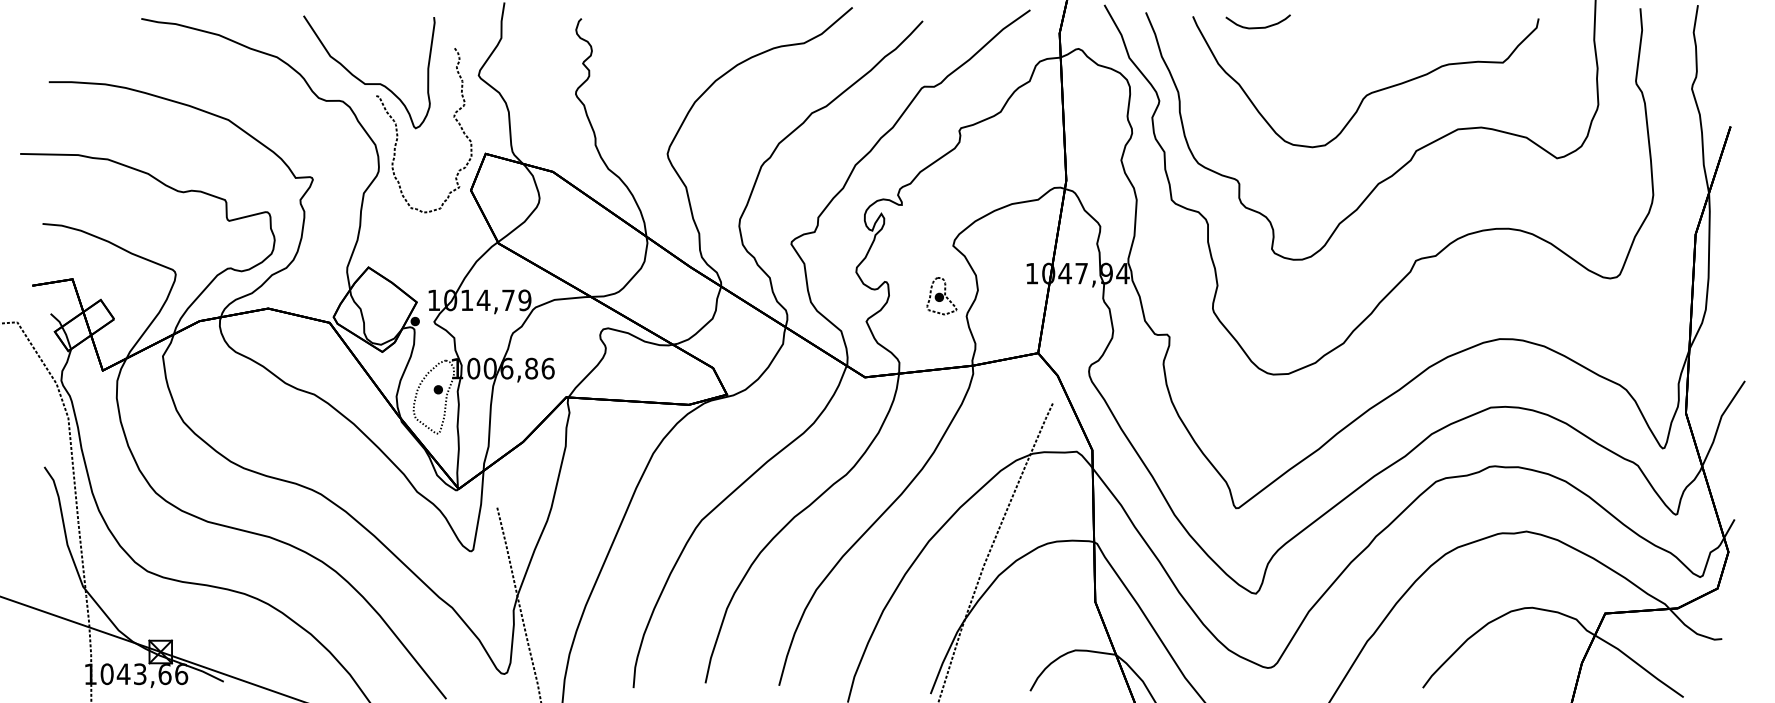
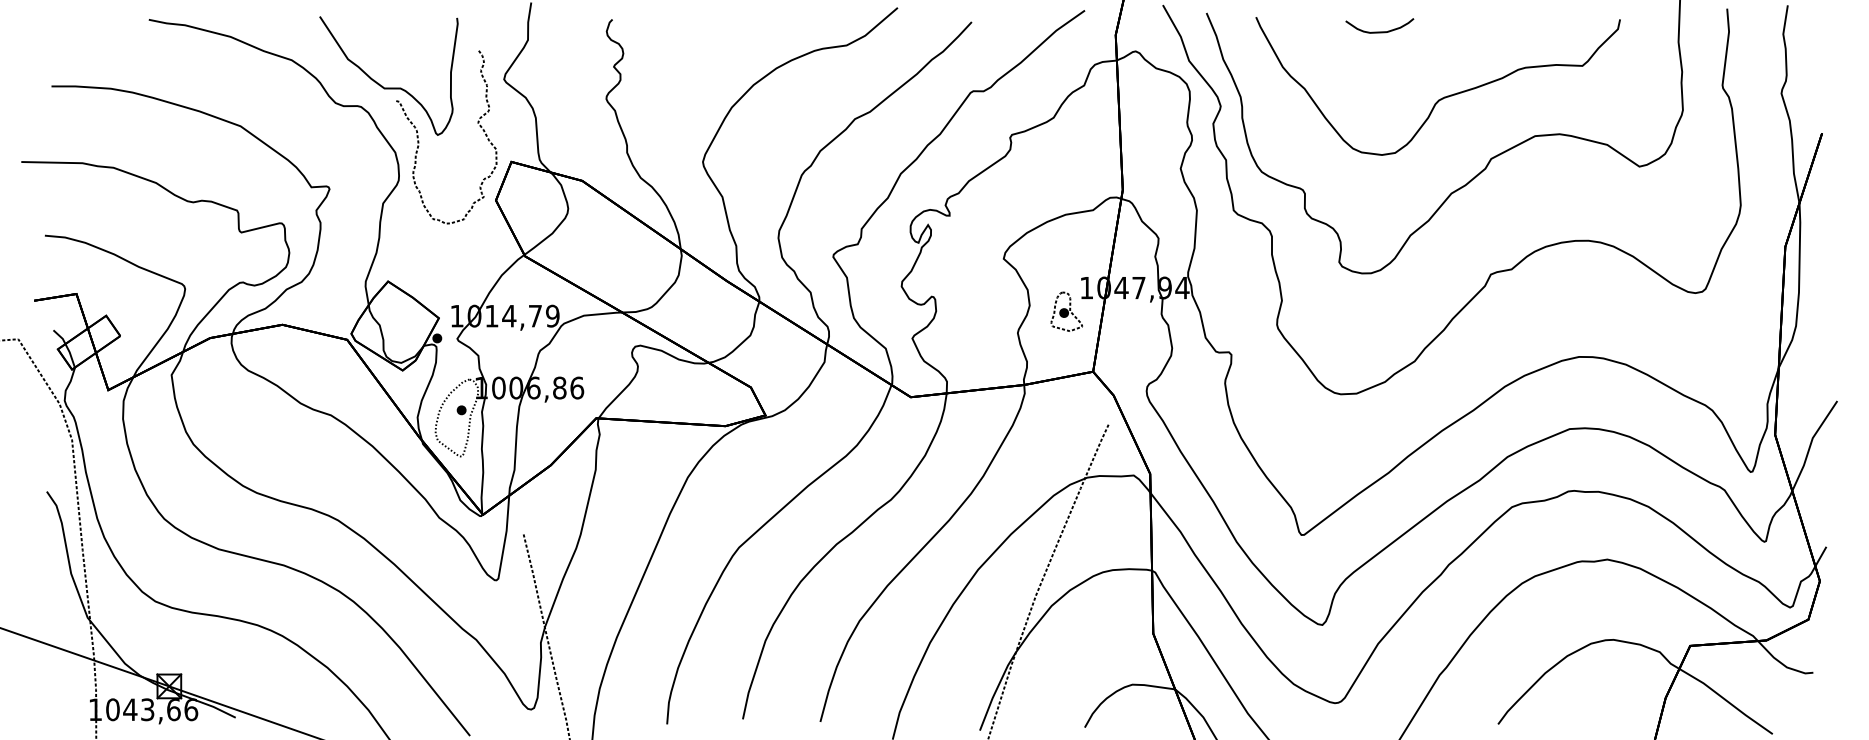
curve: (1257, 27) -> (1379, 31), moved
part: (941, 295) -> (1066, 311), moved

